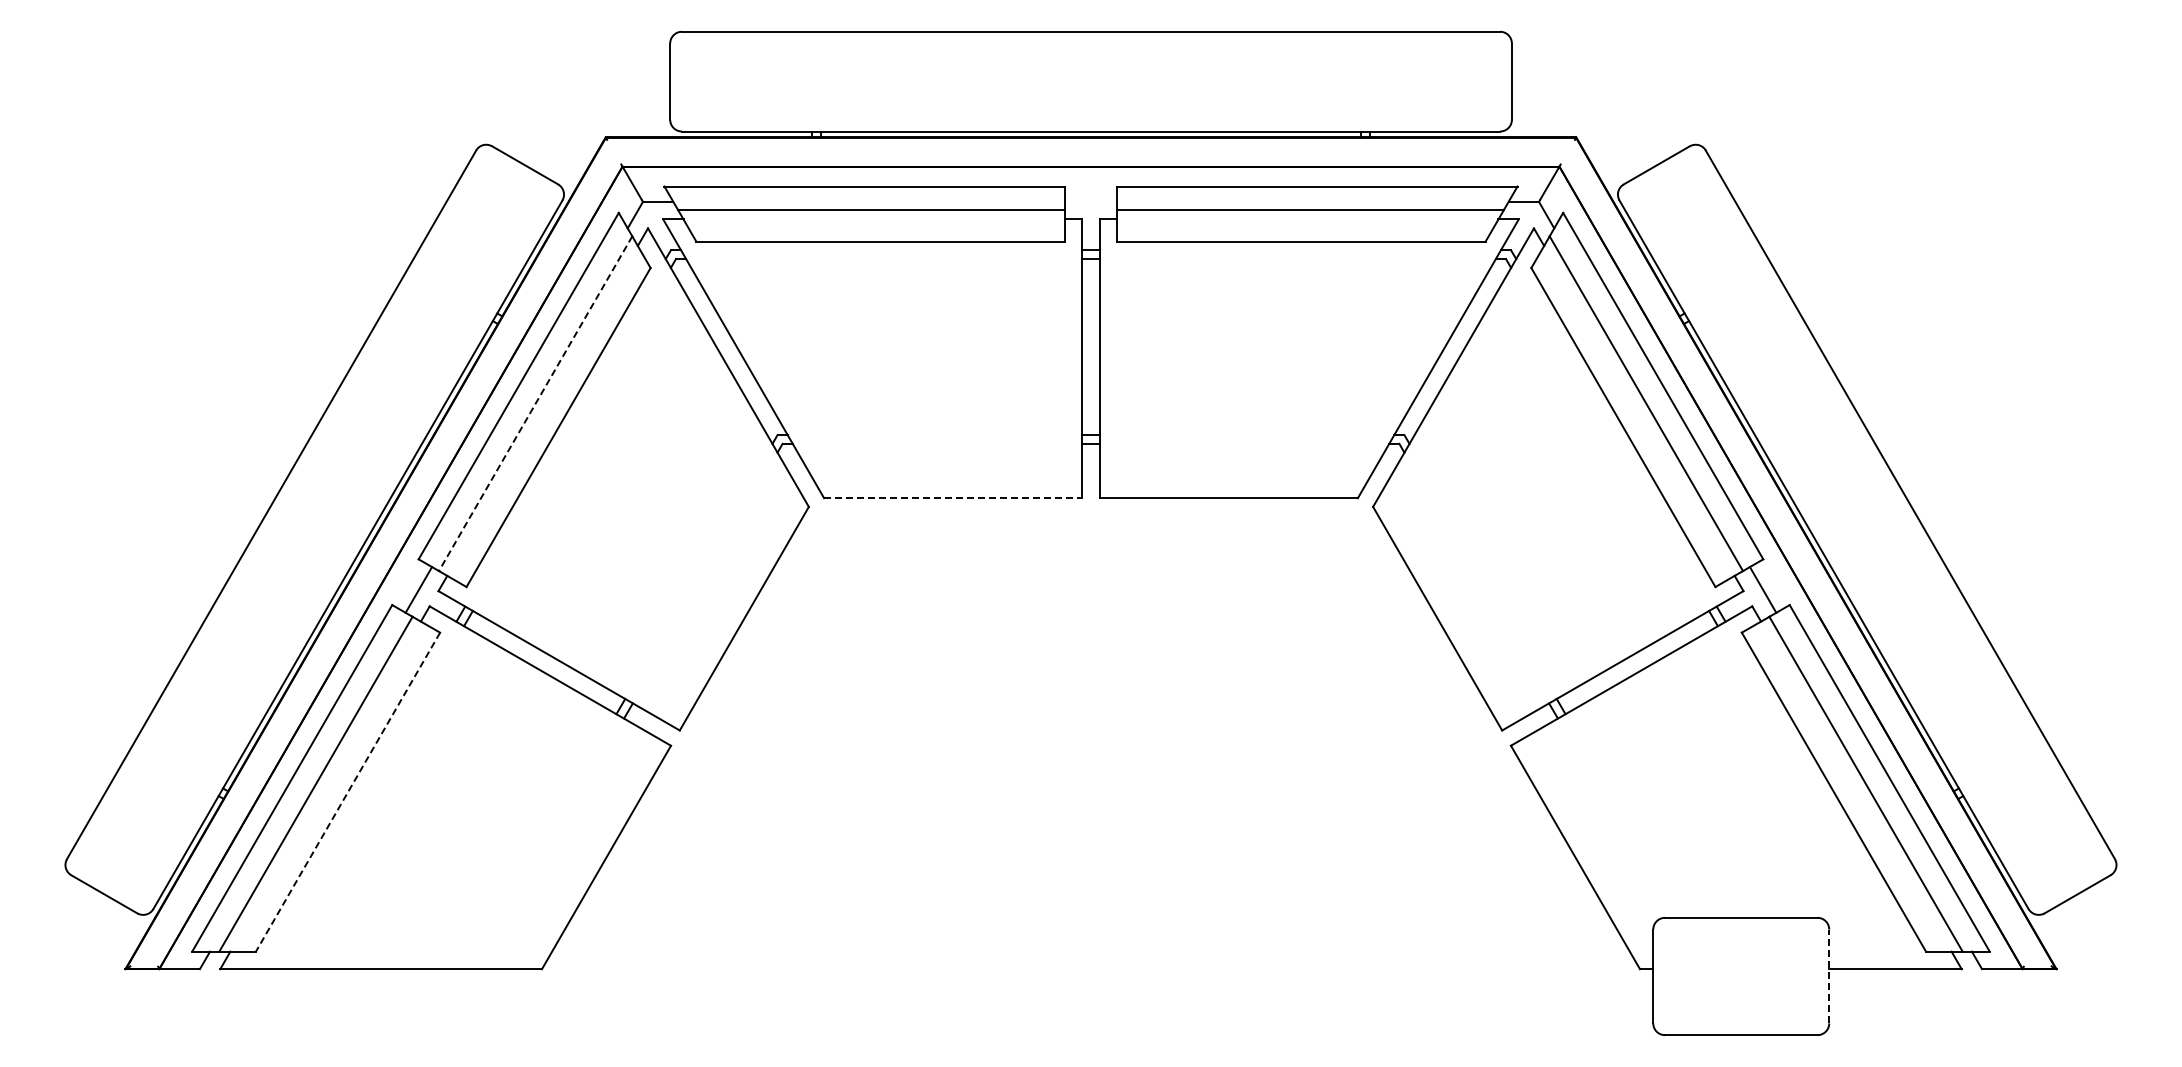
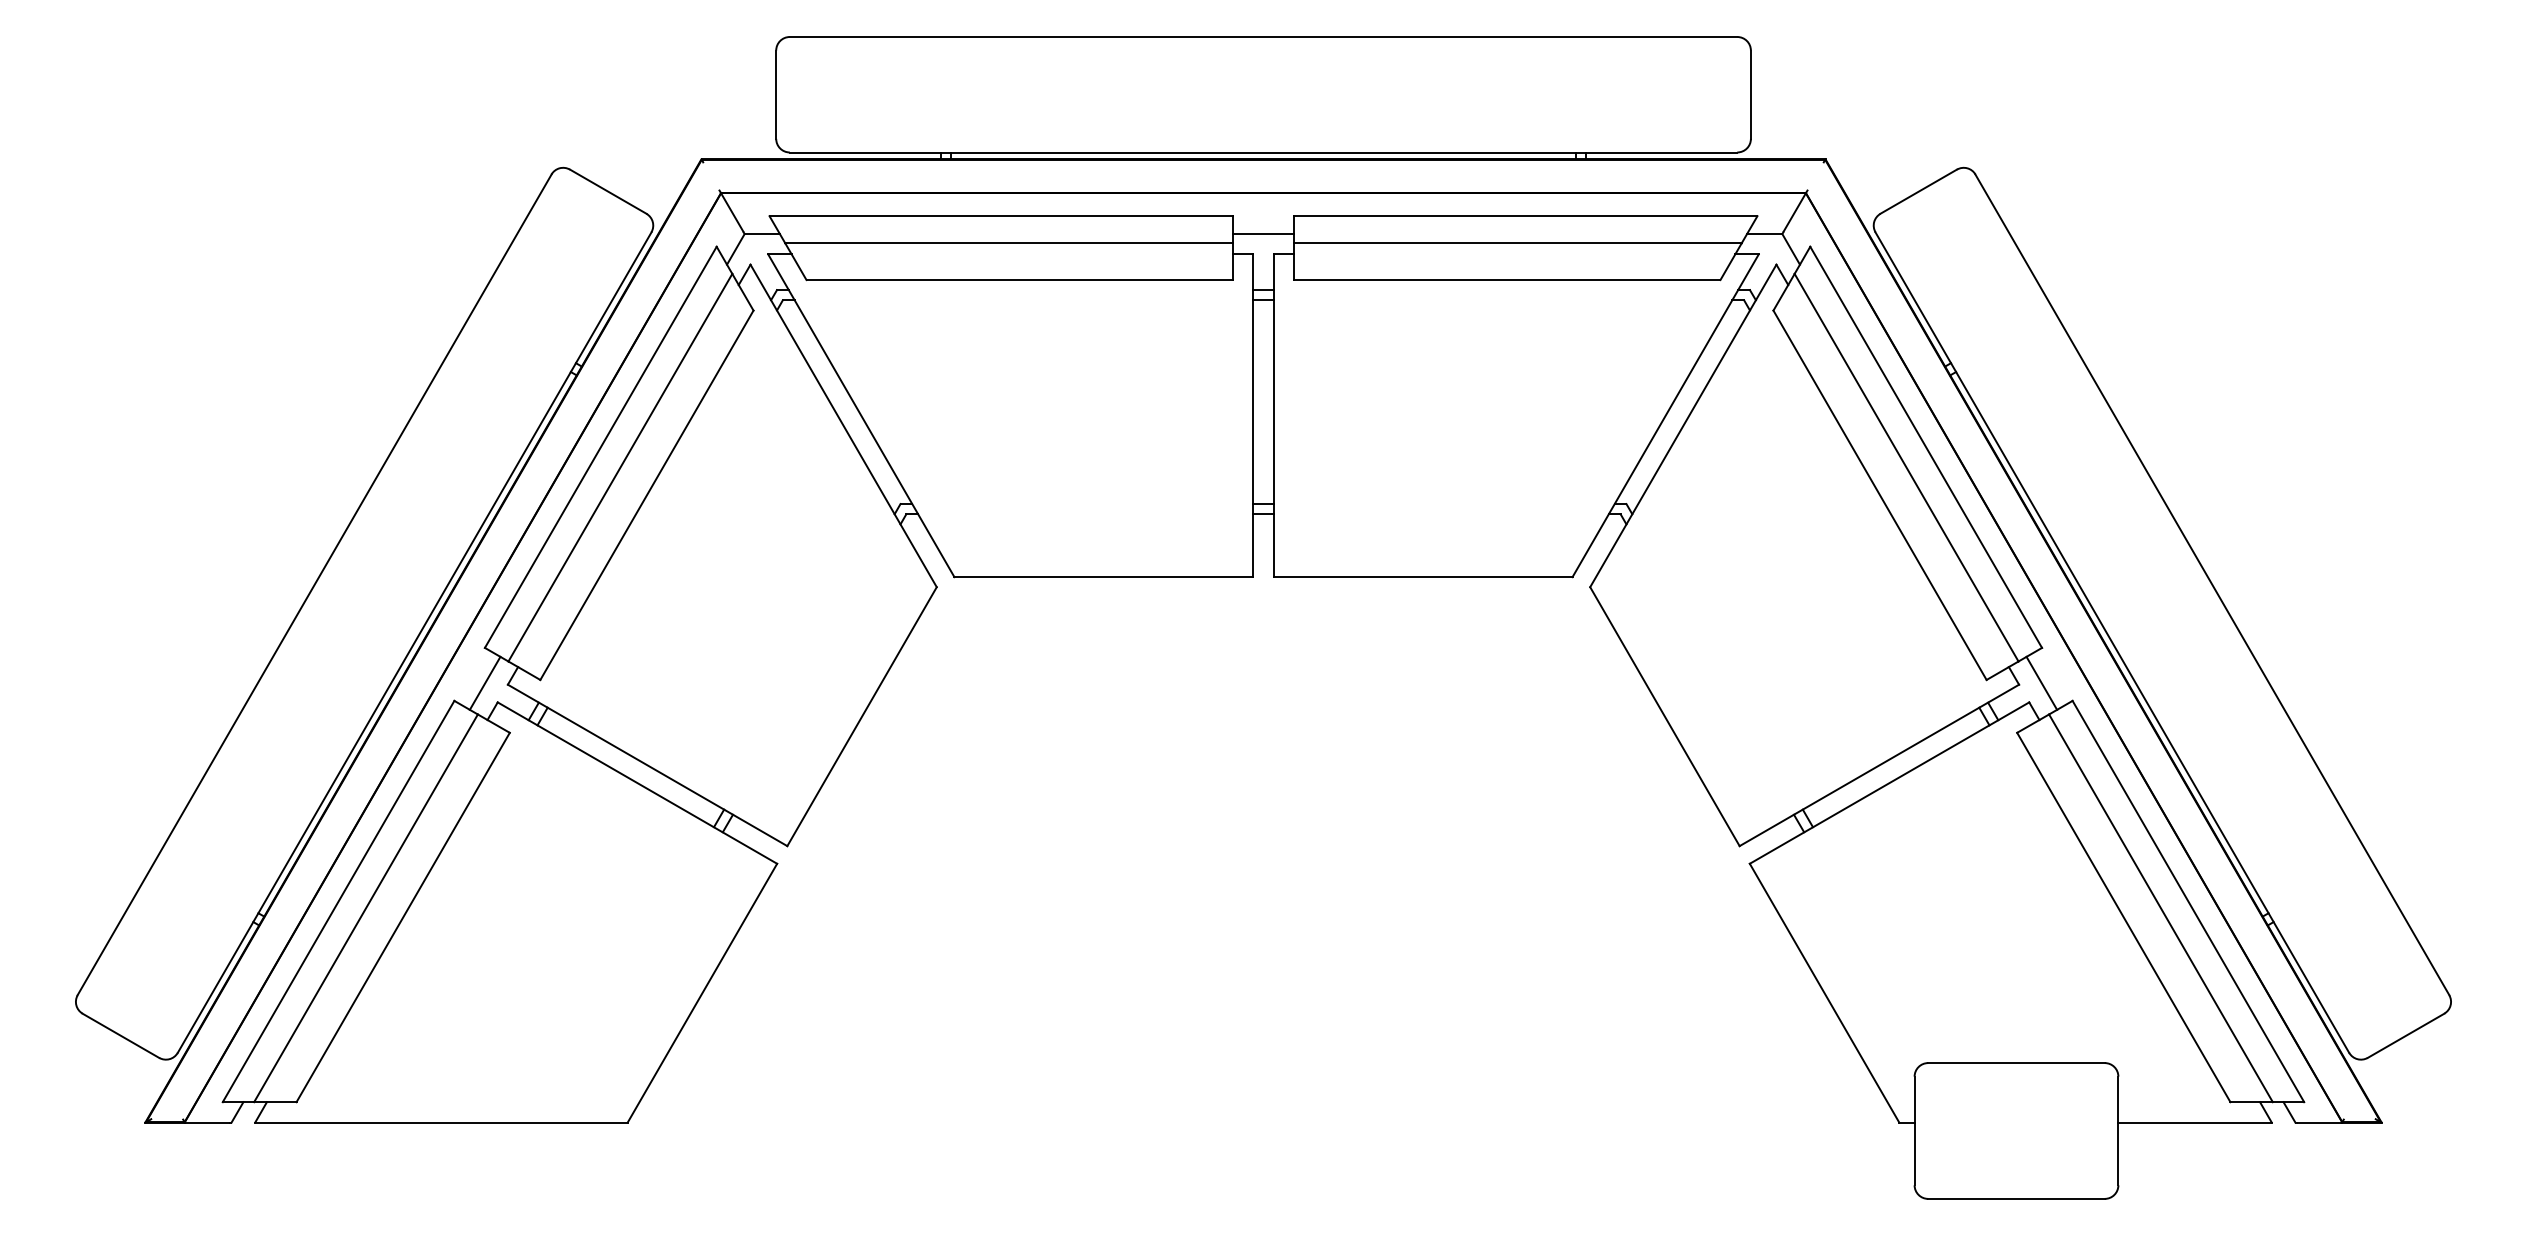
line: (1090, 201) -> (1262, 233), added
line: (535, 404) -> (620, 468), dashed -> solid
line: (953, 498) -> (1104, 577), dashed -> solid
line: (347, 792) -> (402, 917), dashed -> solid
line: (1829, 976) -> (2118, 1130), dashed -> solid

